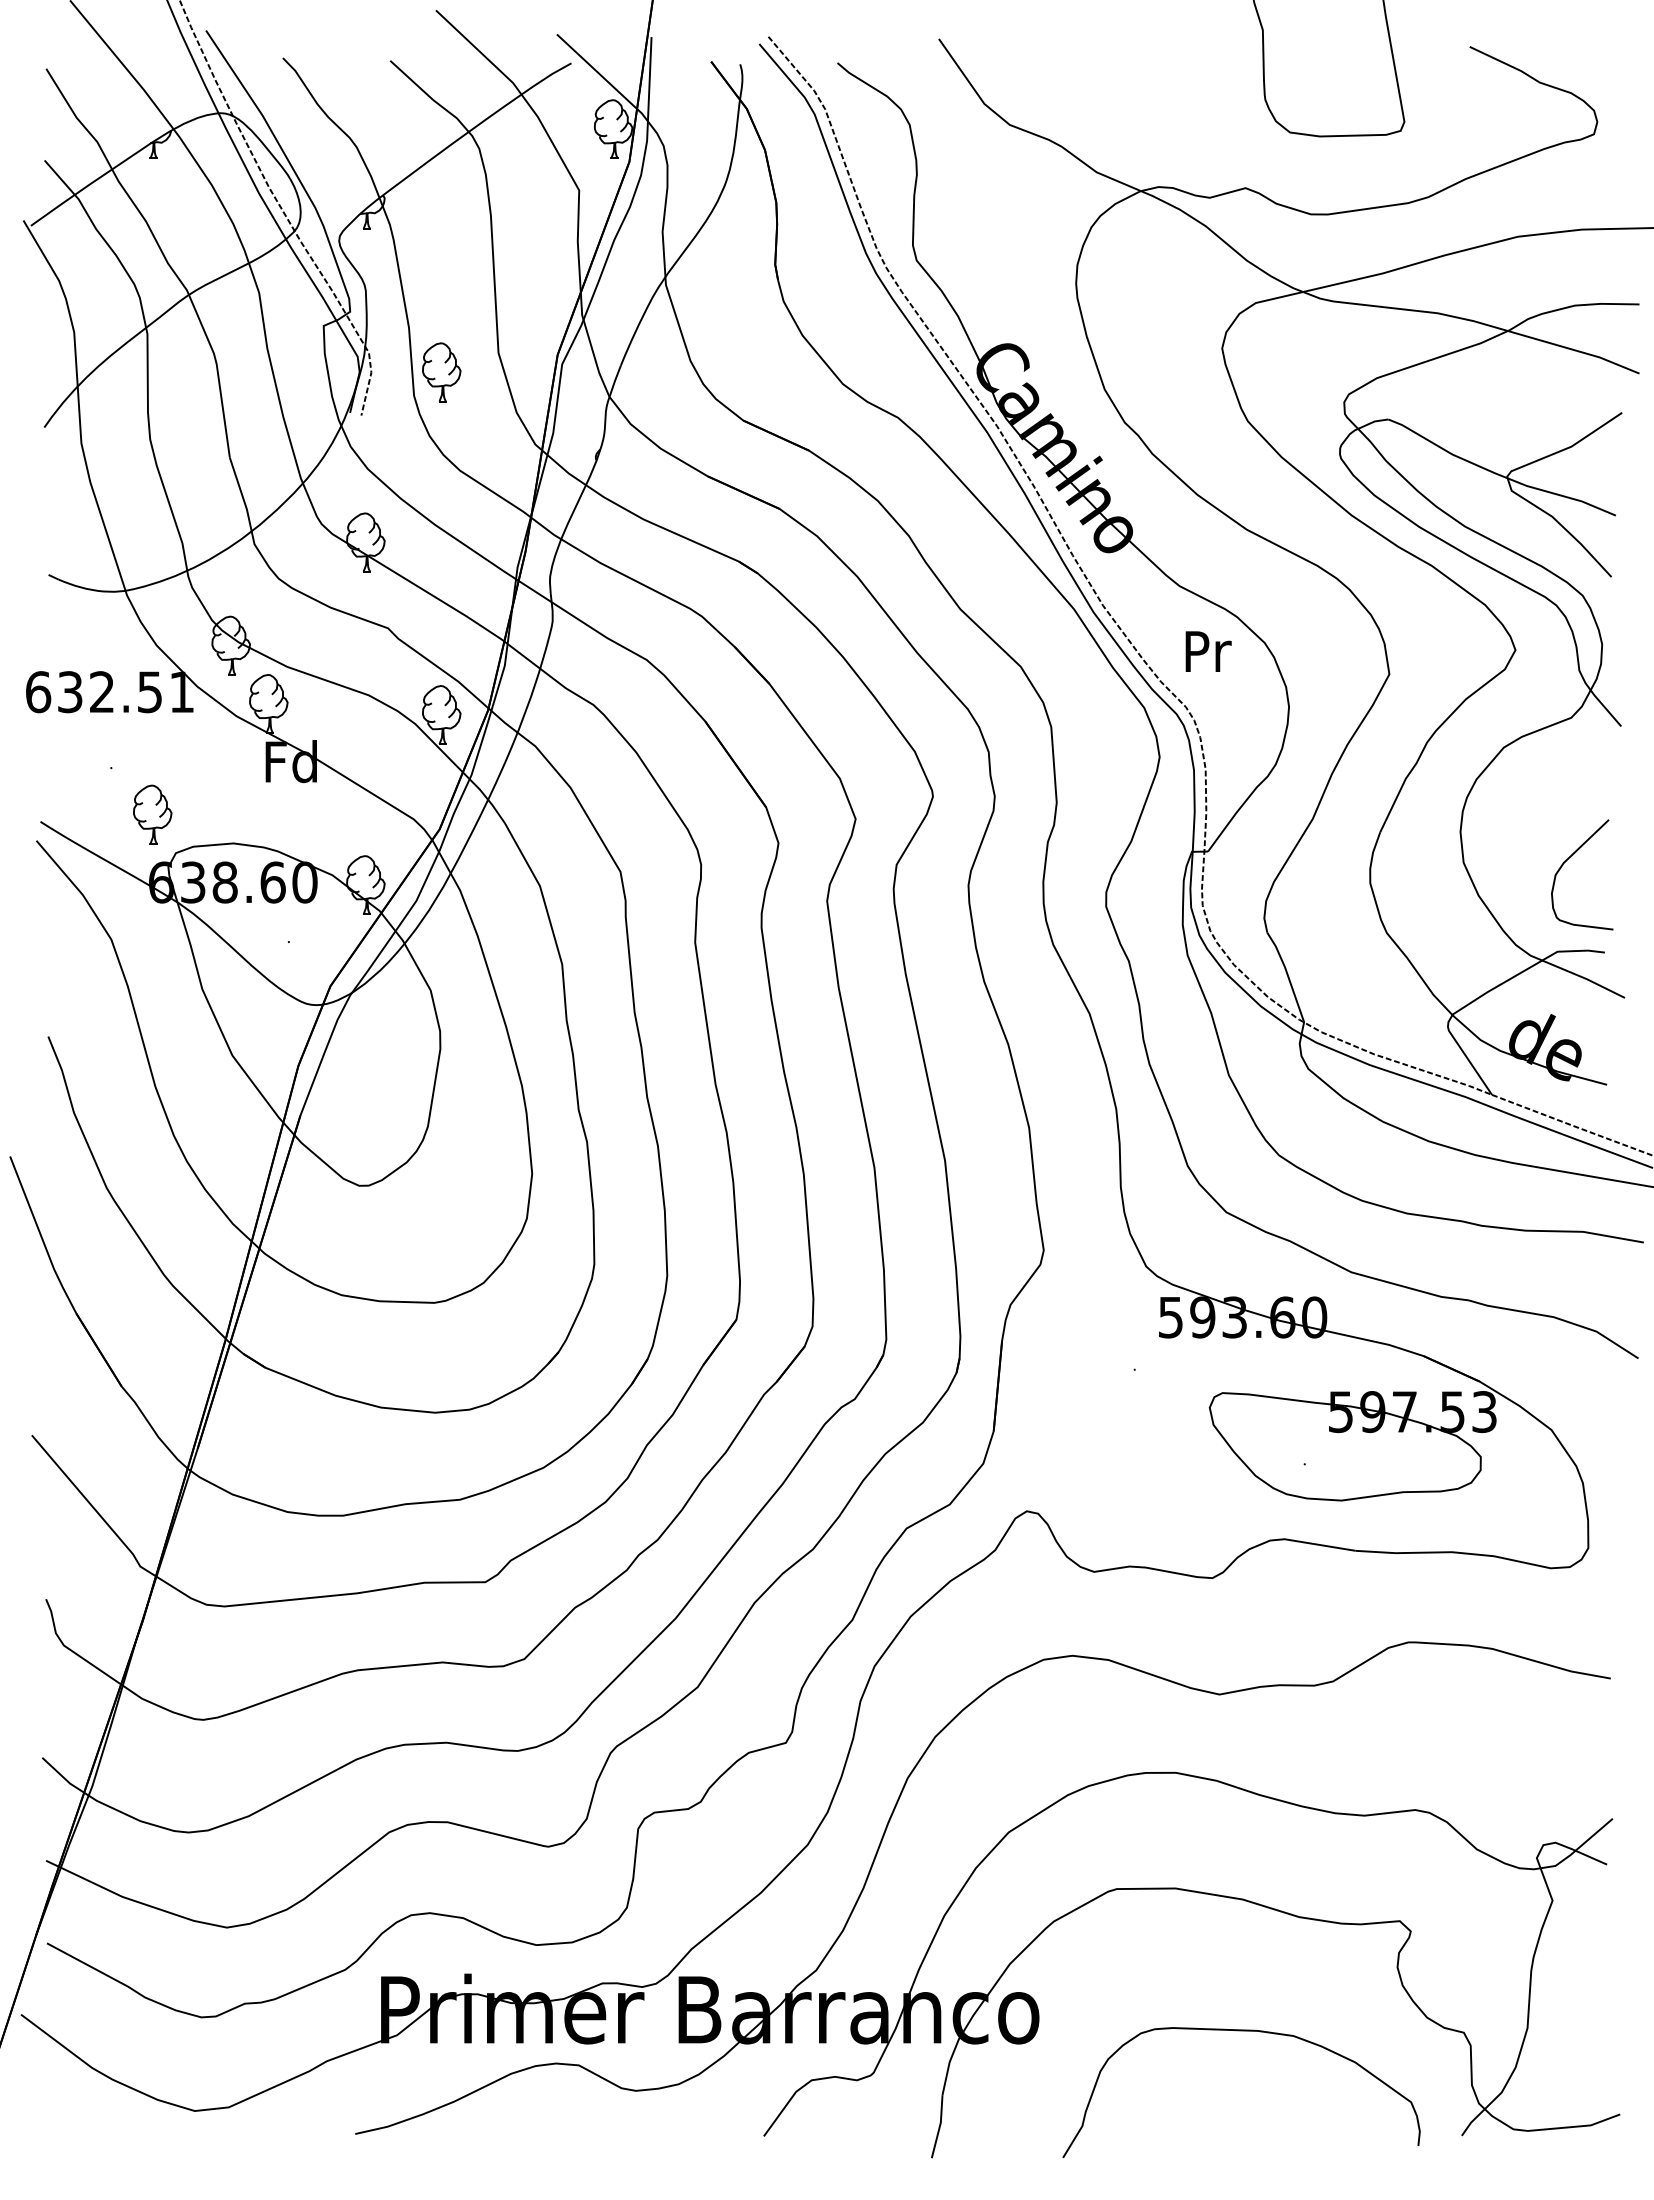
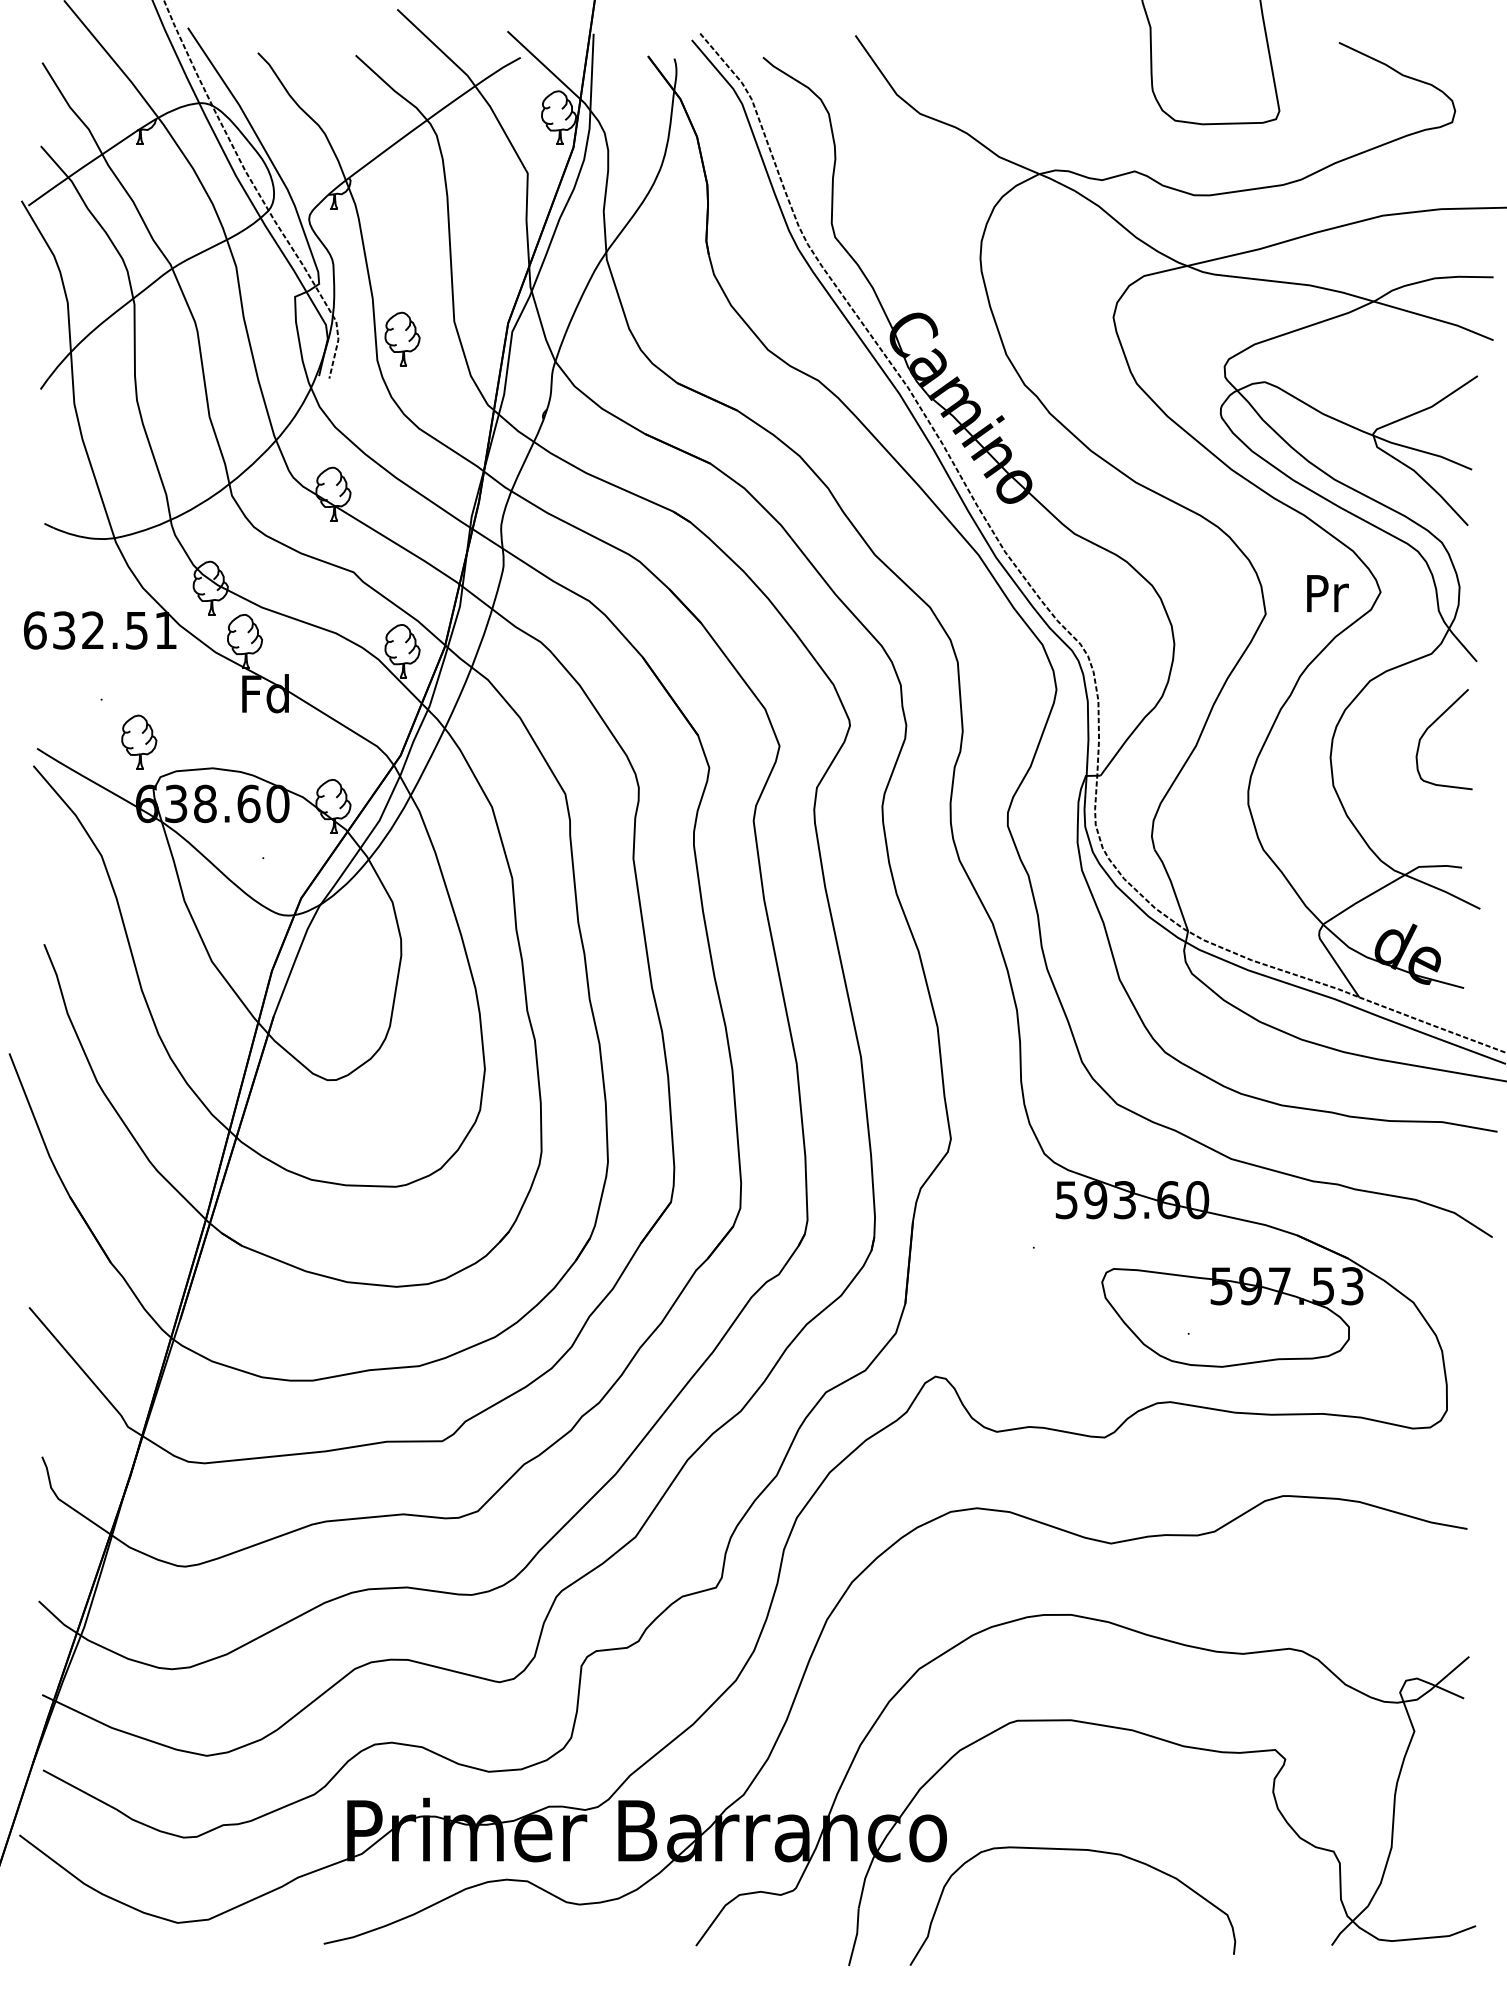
text: (1208, 651) -> (1327, 593), moved
curve: (1568, 859) -> (1431, 725), moved
curve: (1241, 2031) -> (1072, 1850), moved

